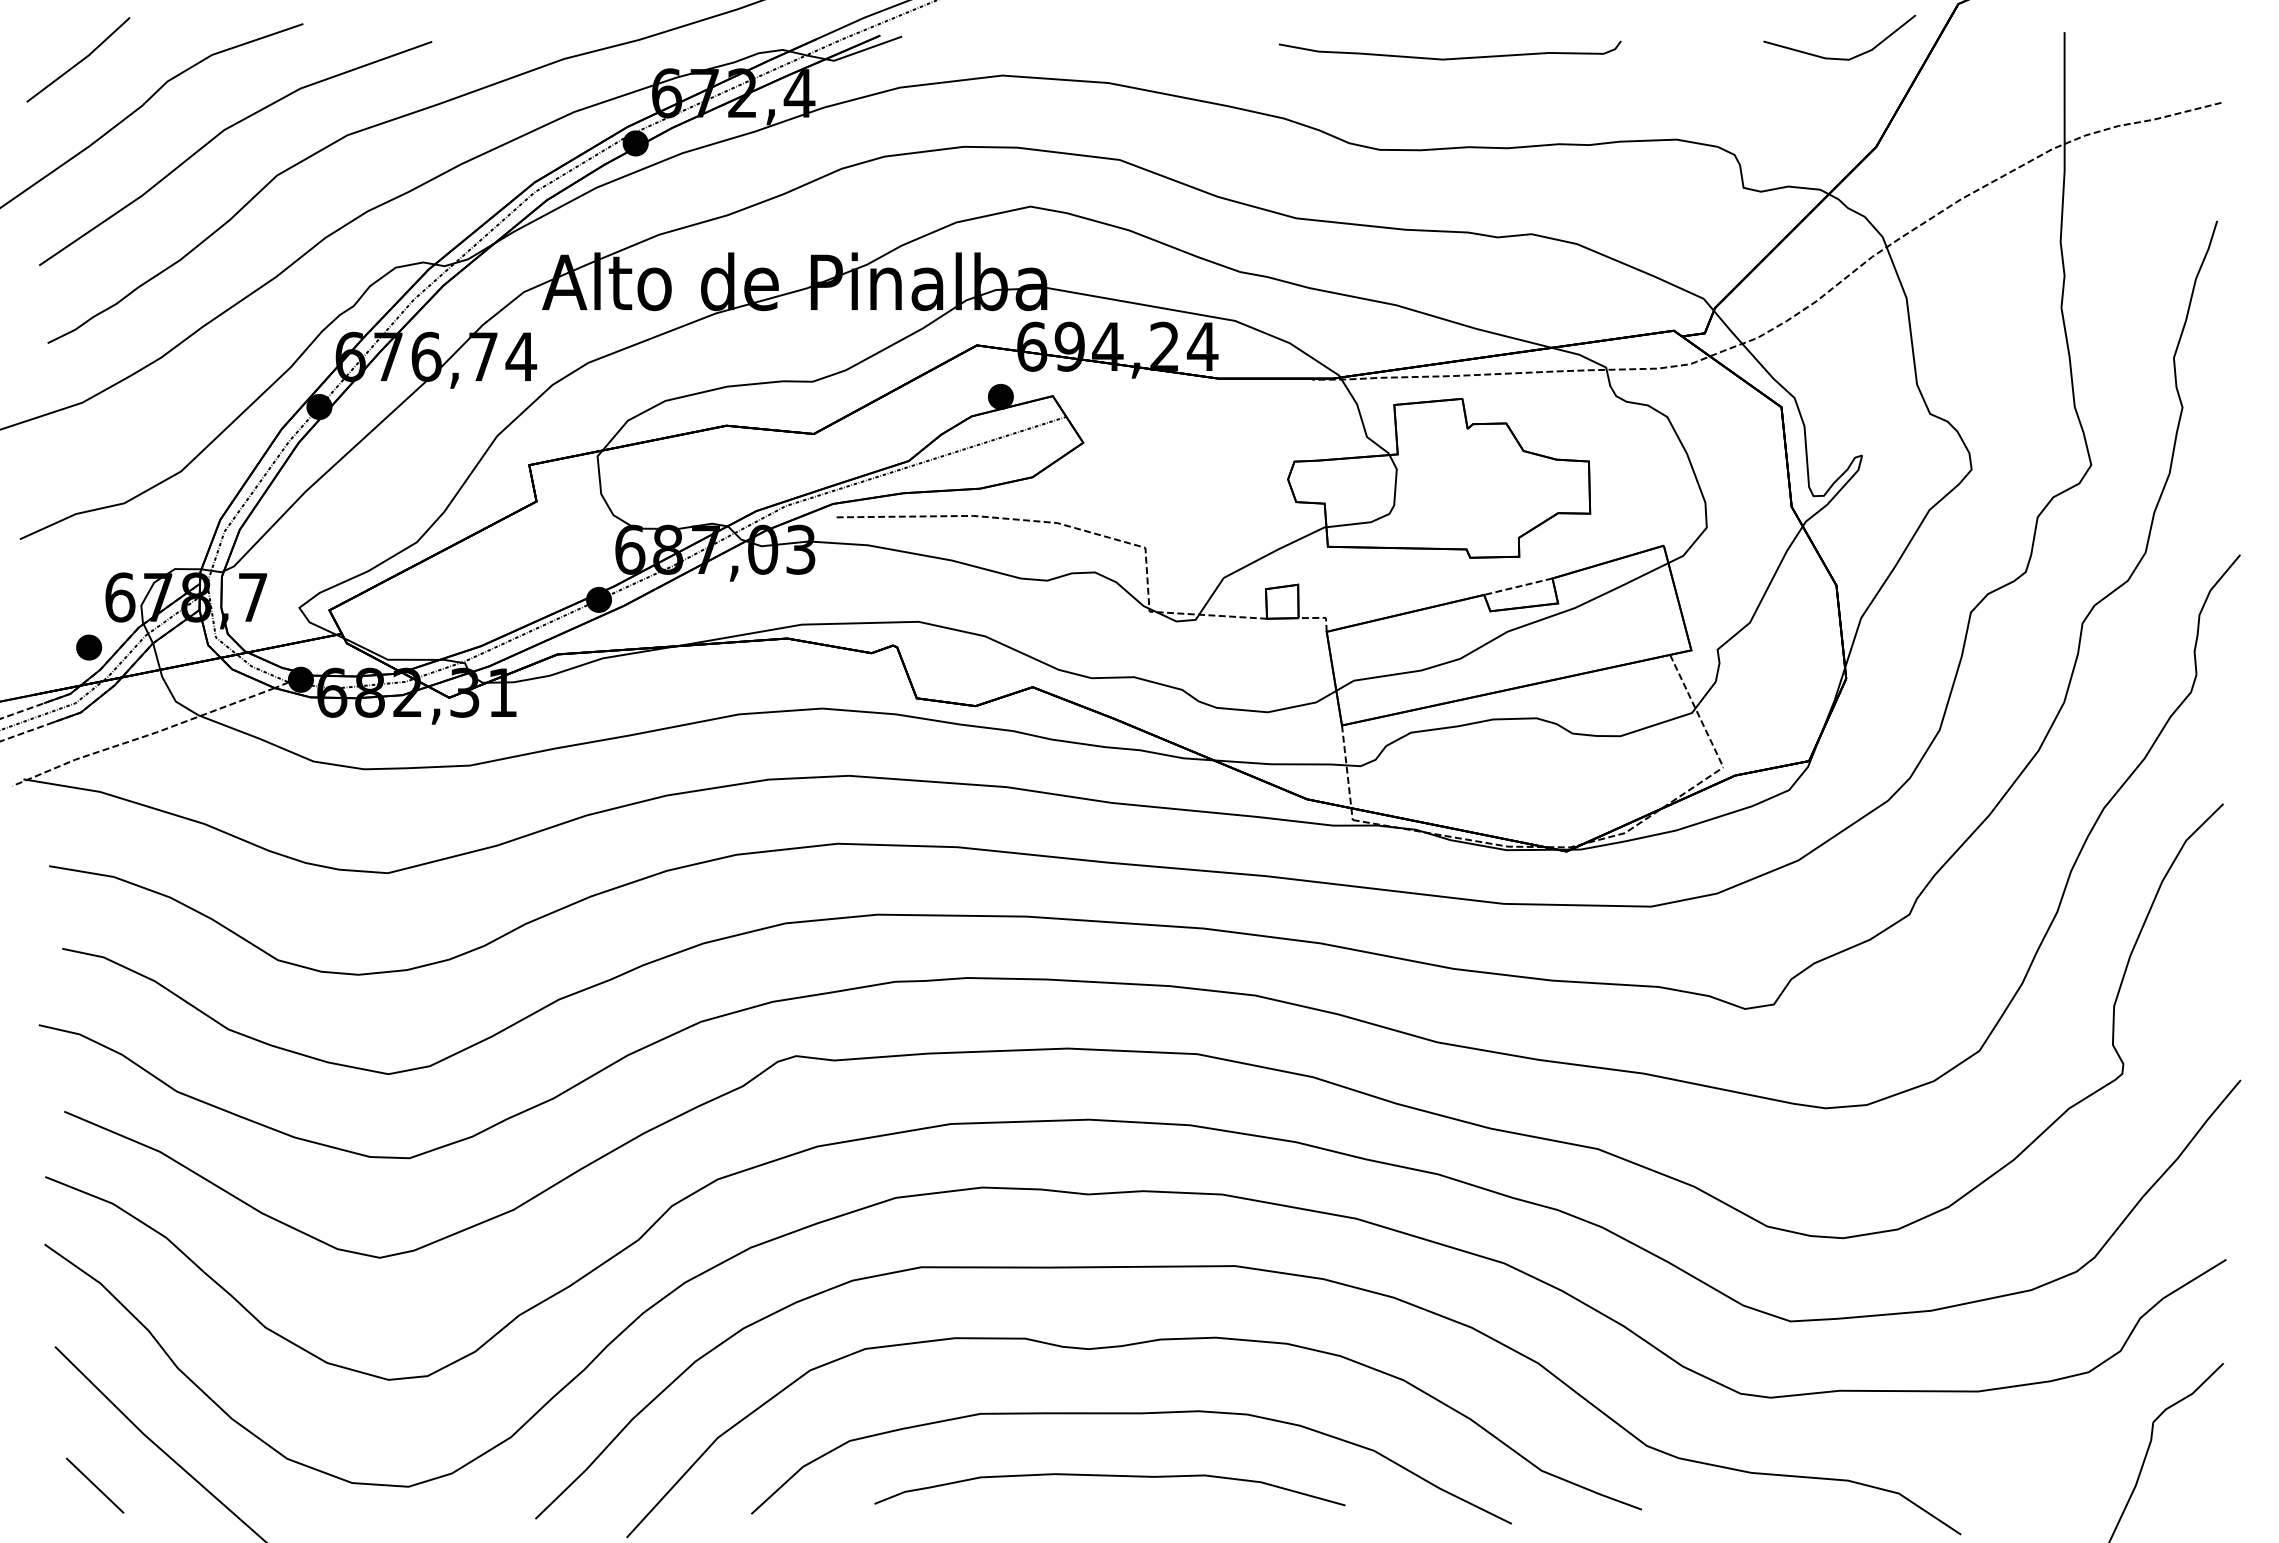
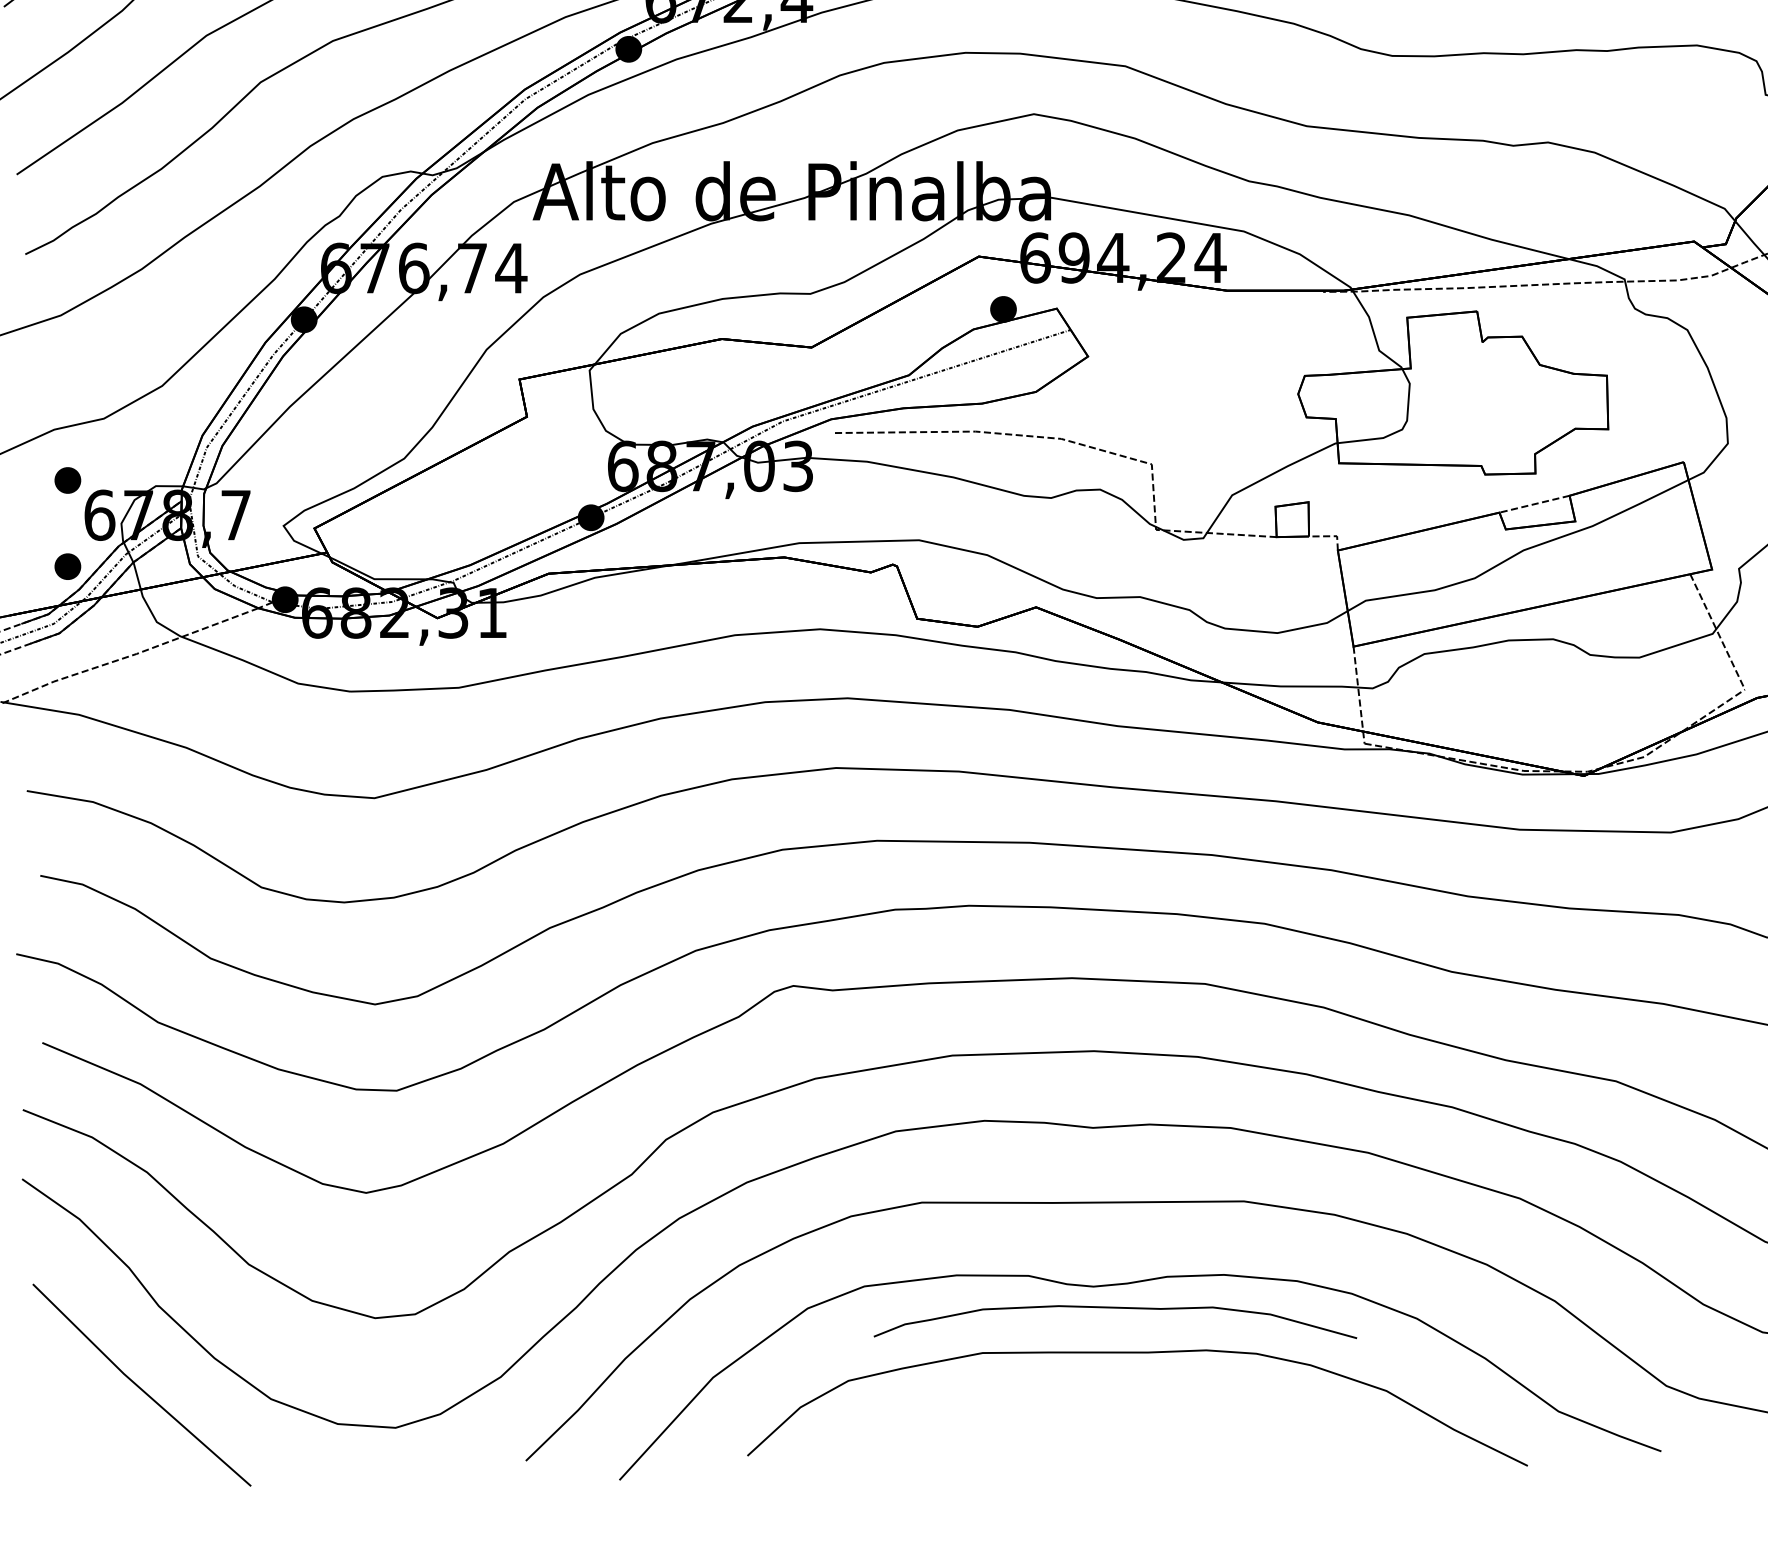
part: (89, 563) -> (68, 480), added
curve: (1109, 1476) -> (1114, 1308), moved
line: (94, 1485) -> (73, 1426), removed

